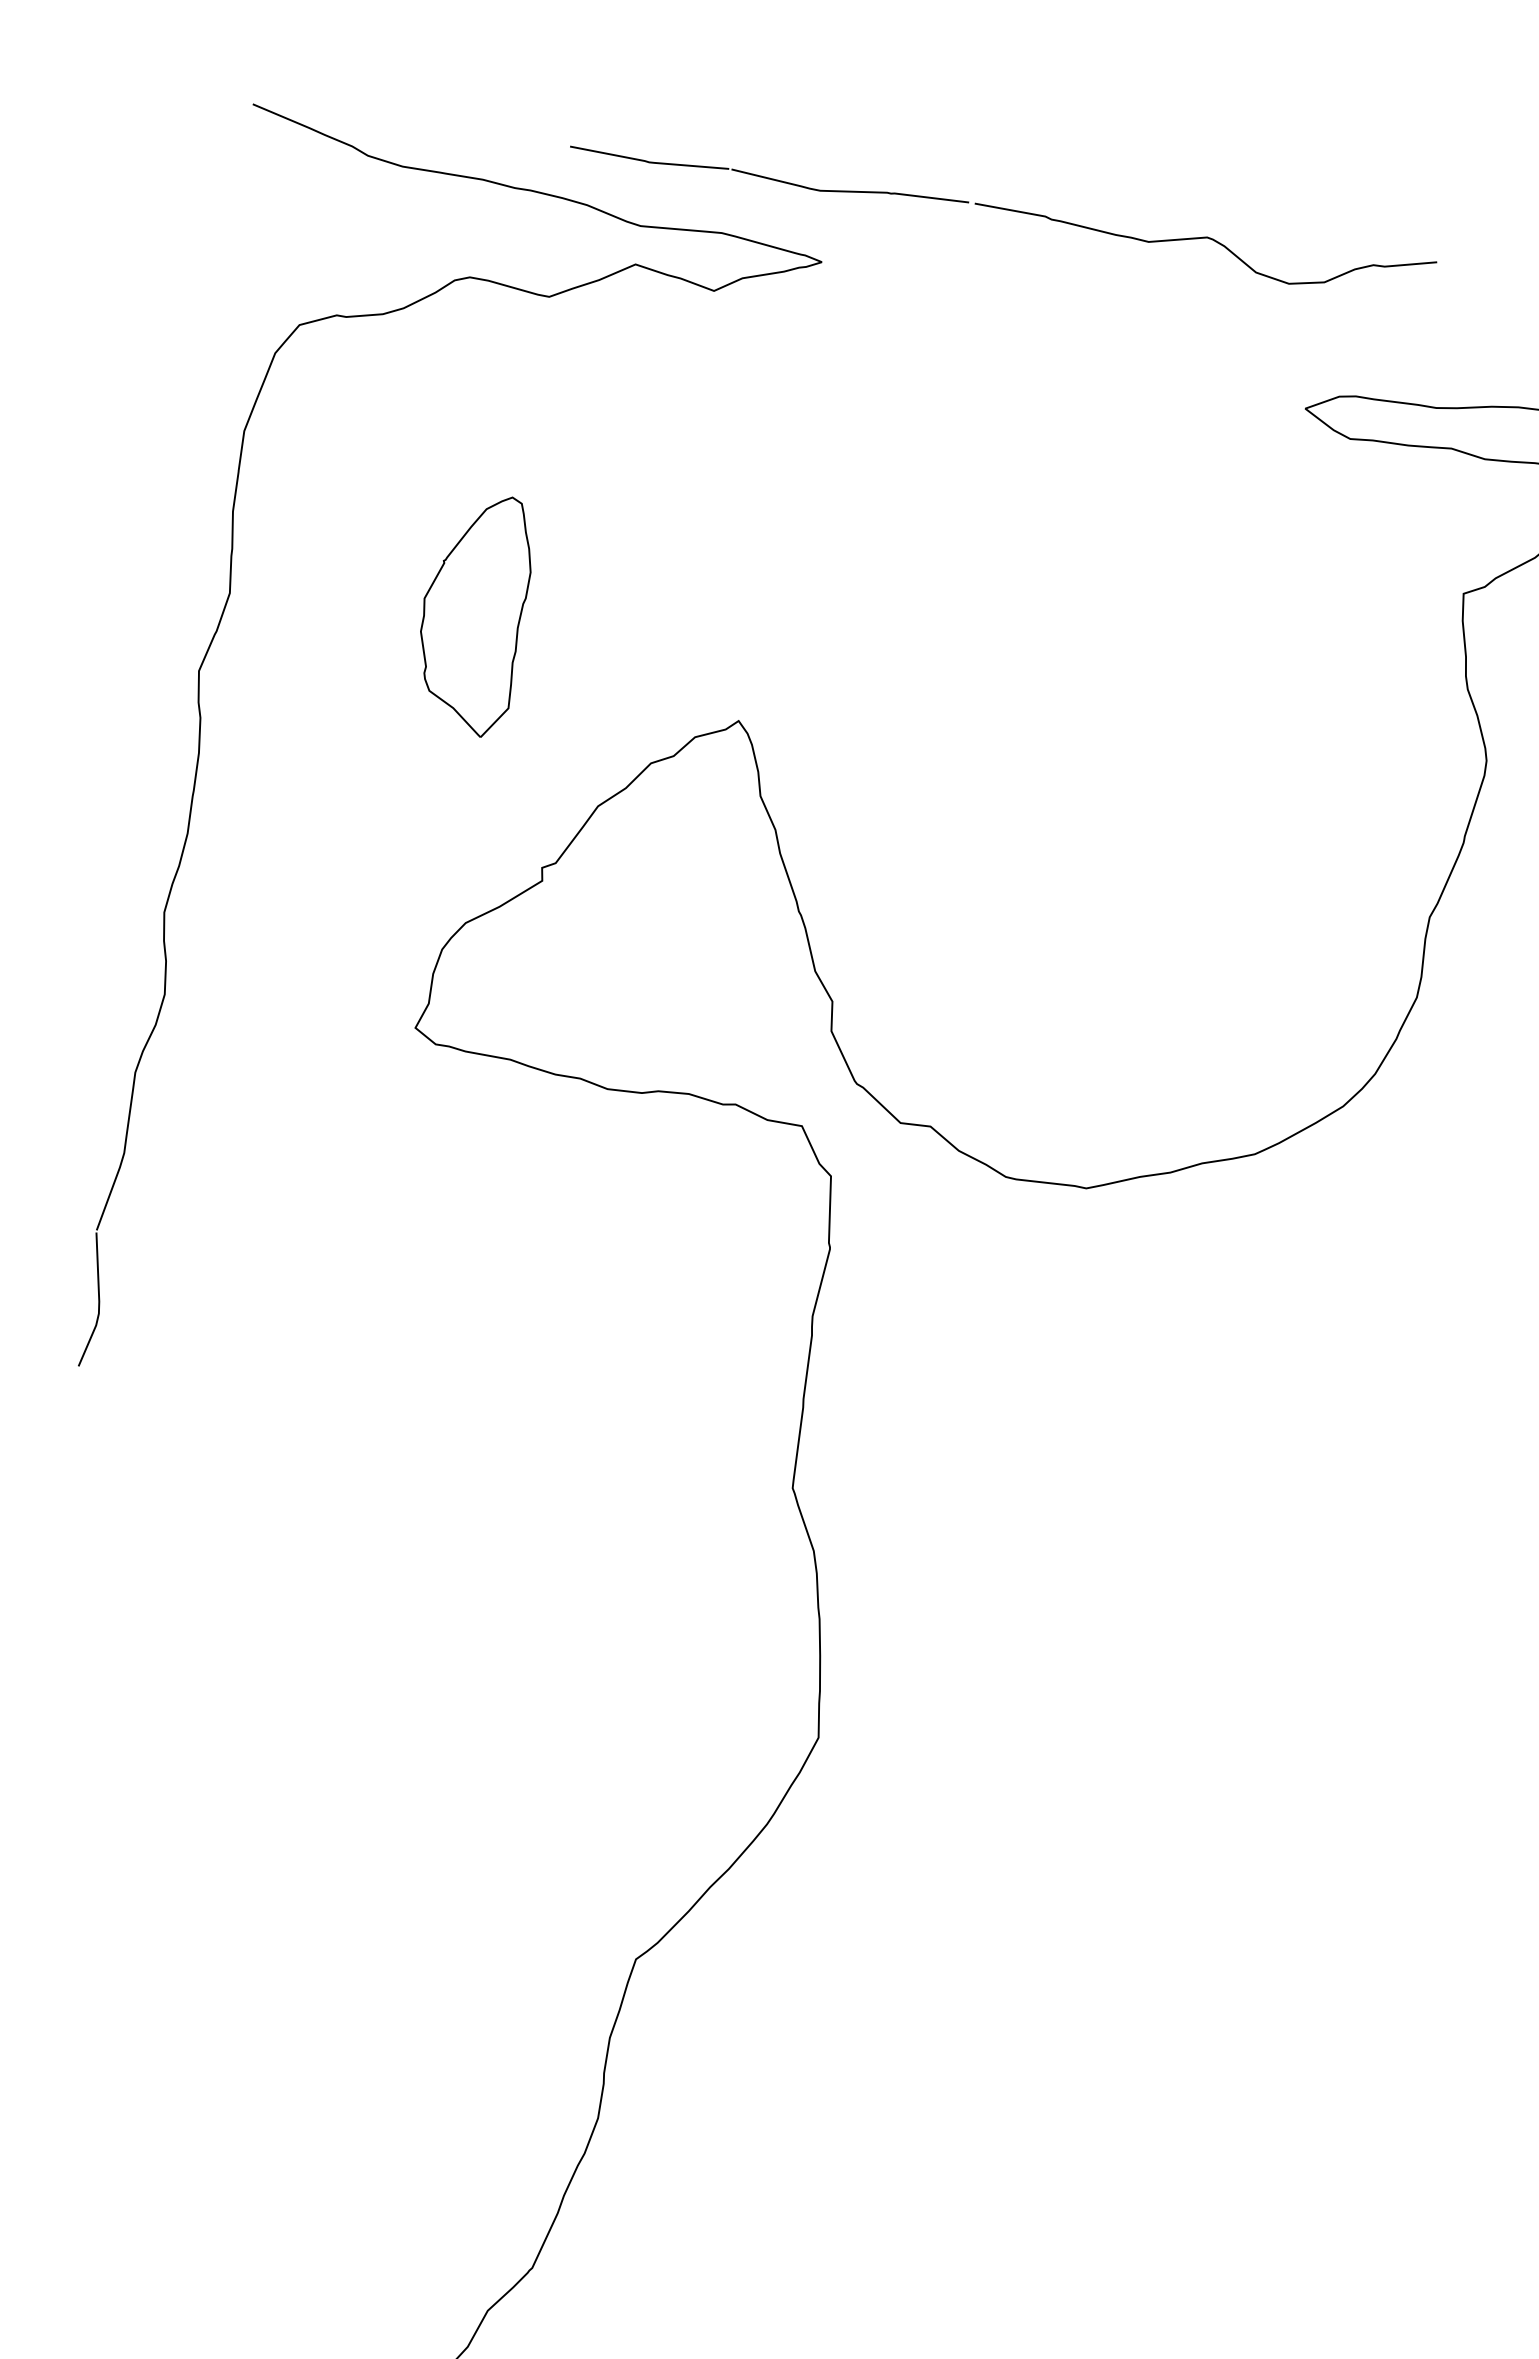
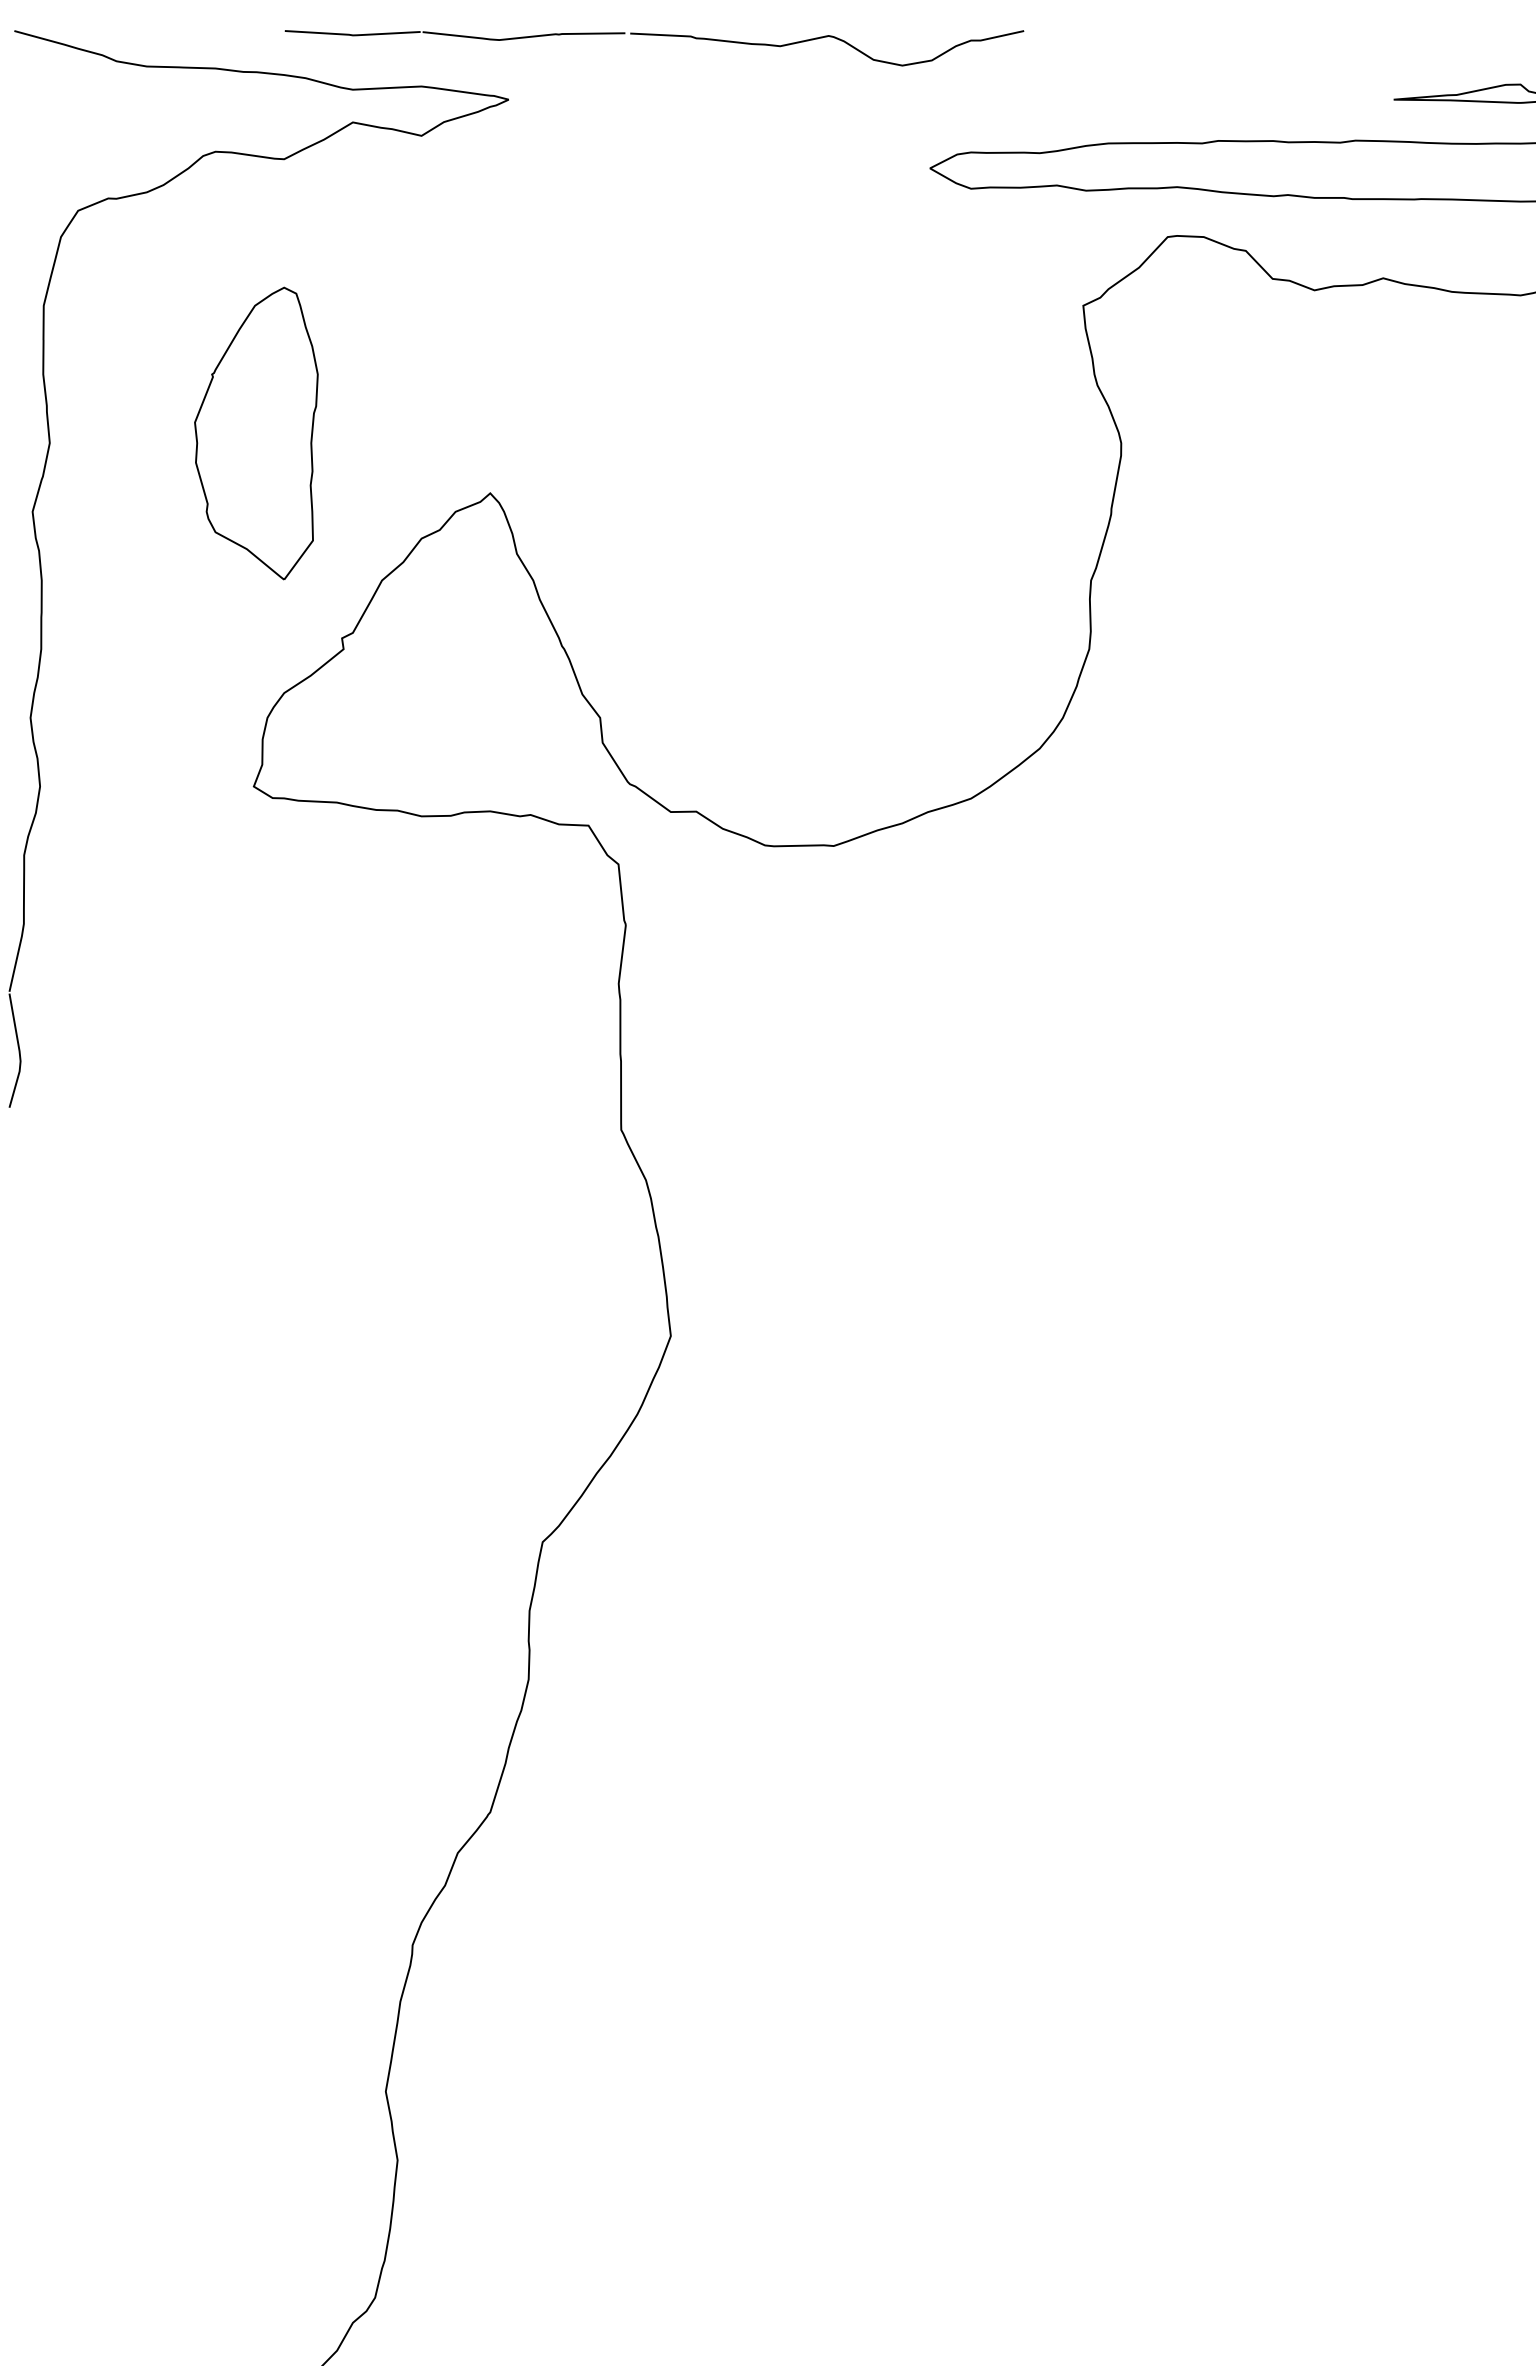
part: (473, 614) -> (256, 433), size x1.43

